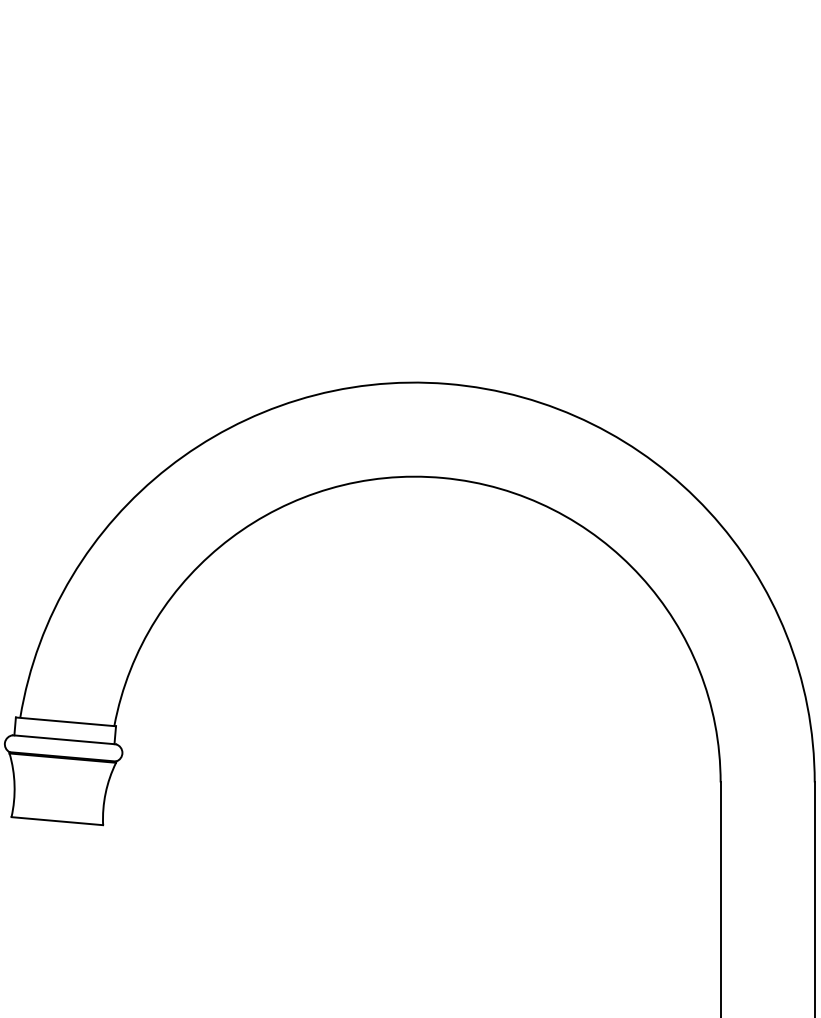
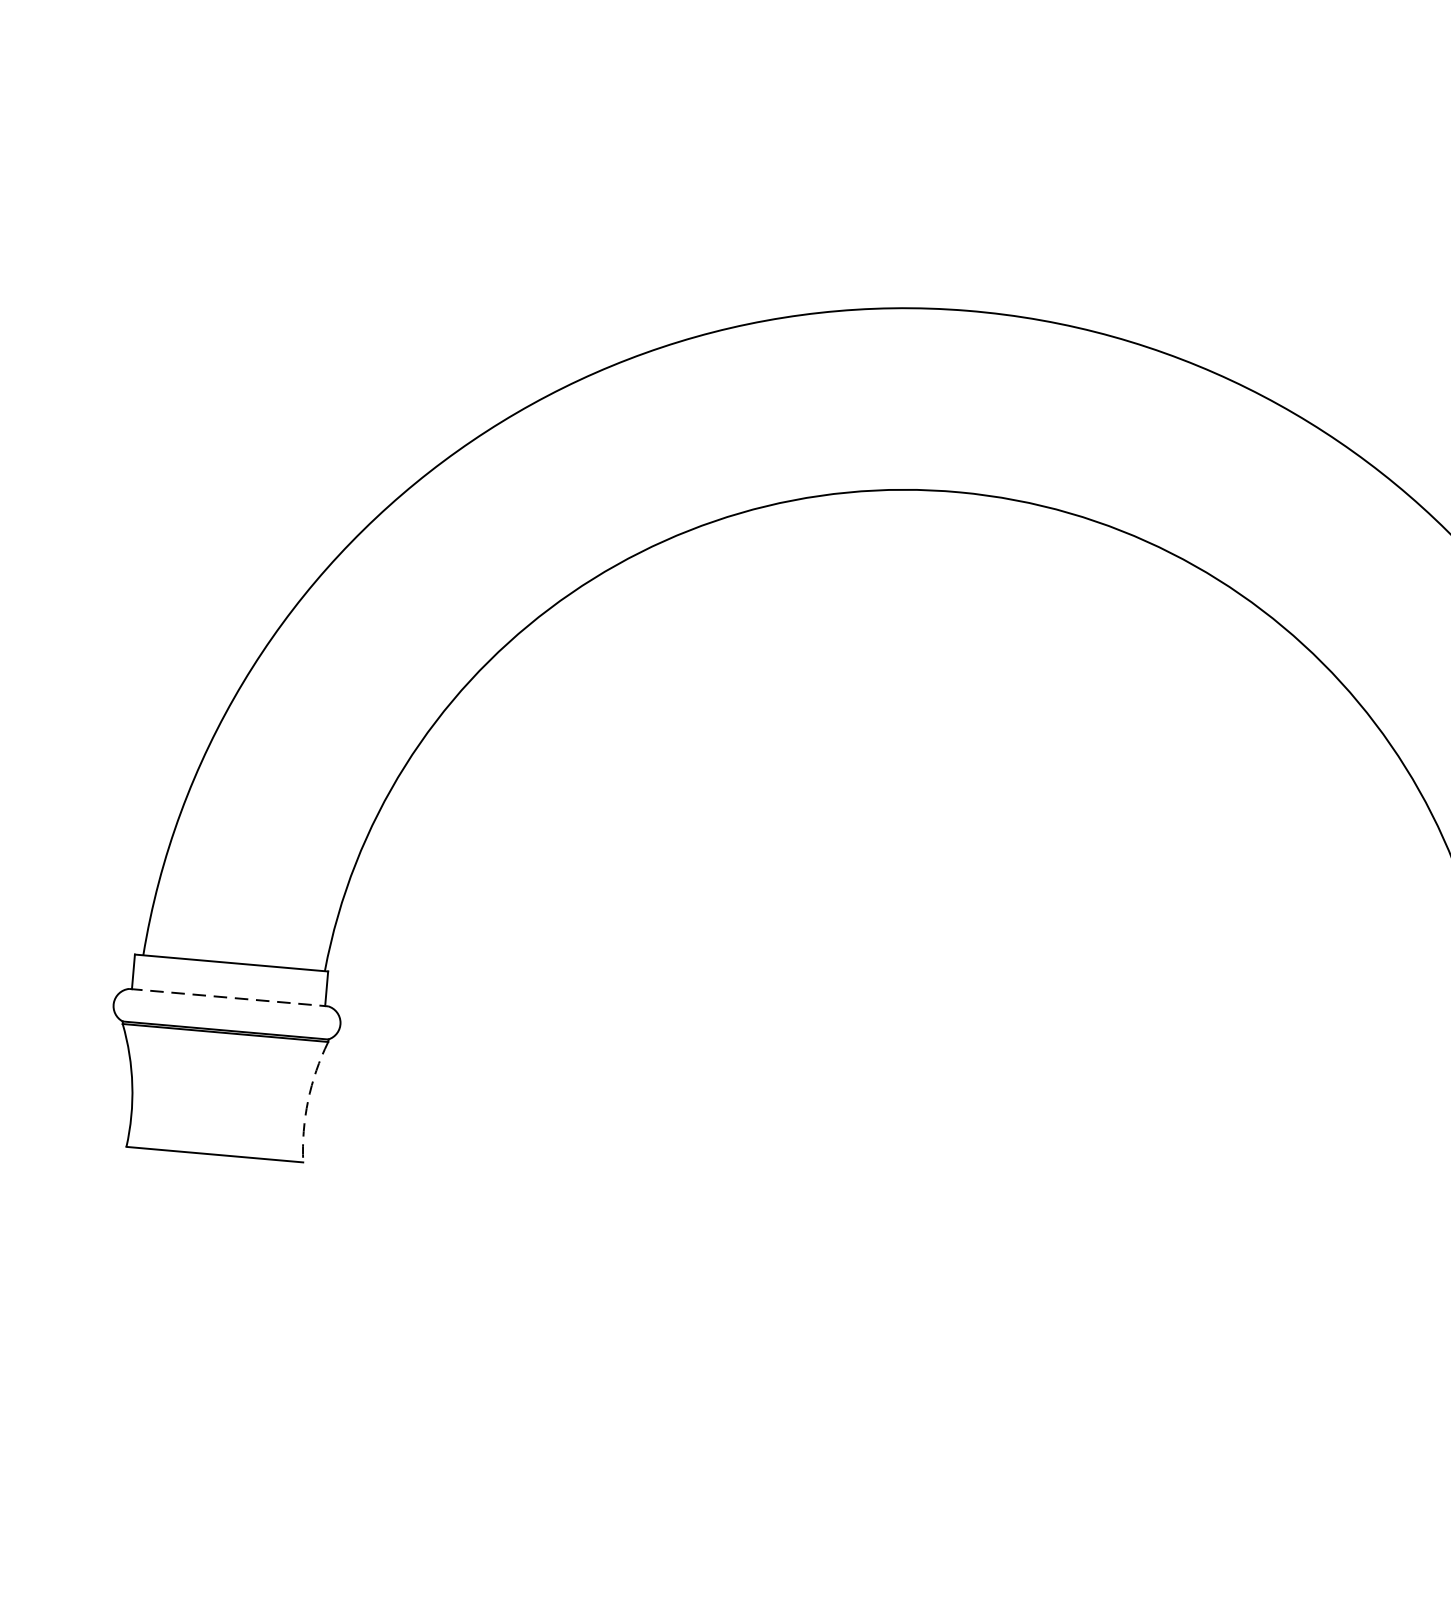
line: (64, 739) -> (228, 997), solid -> dashed
arc: (105, 793) -> (307, 1101), solid -> dashed

